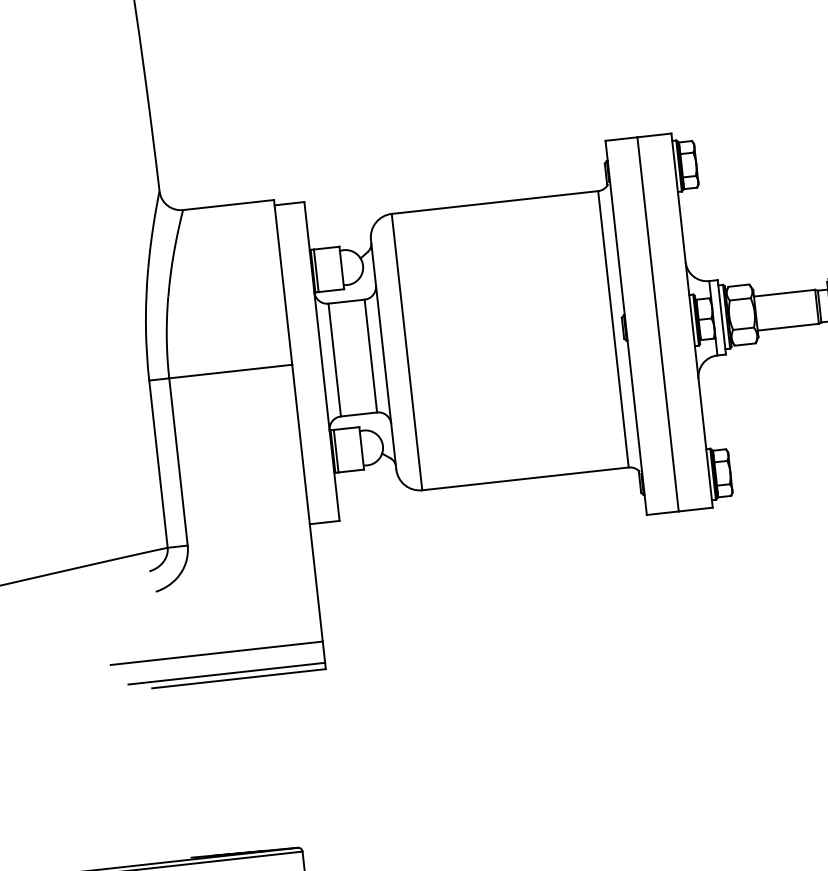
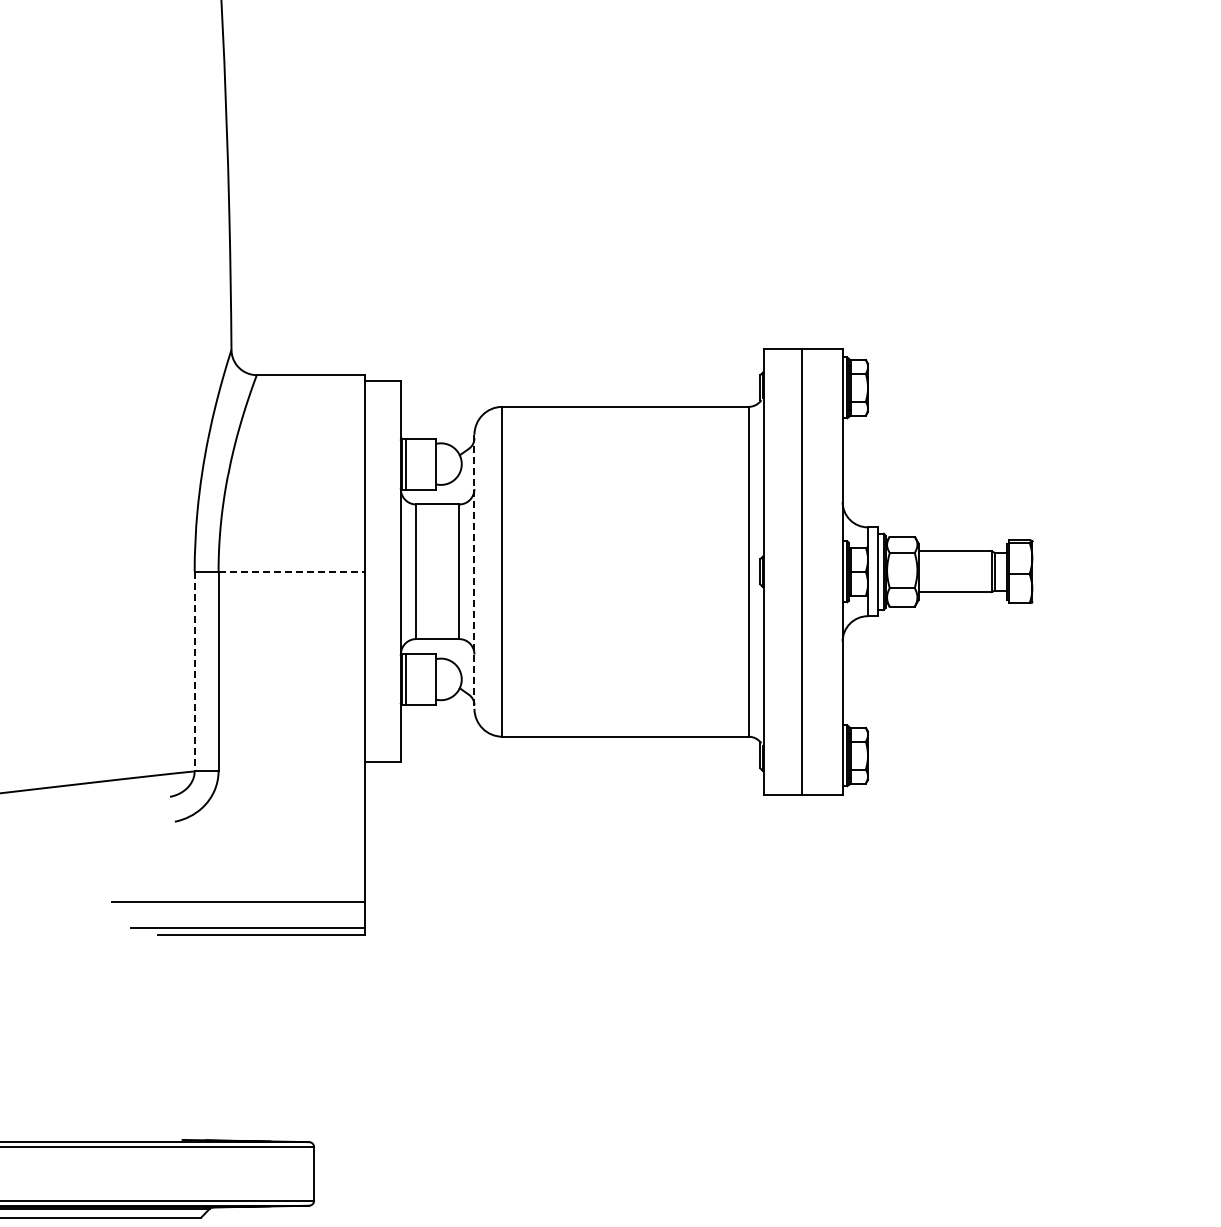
line: (383, 355) -> (474, 572), solid -> dashed
line: (231, 371) -> (292, 571), solid -> dashed
line: (158, 464) -> (194, 671), solid -> dashed

